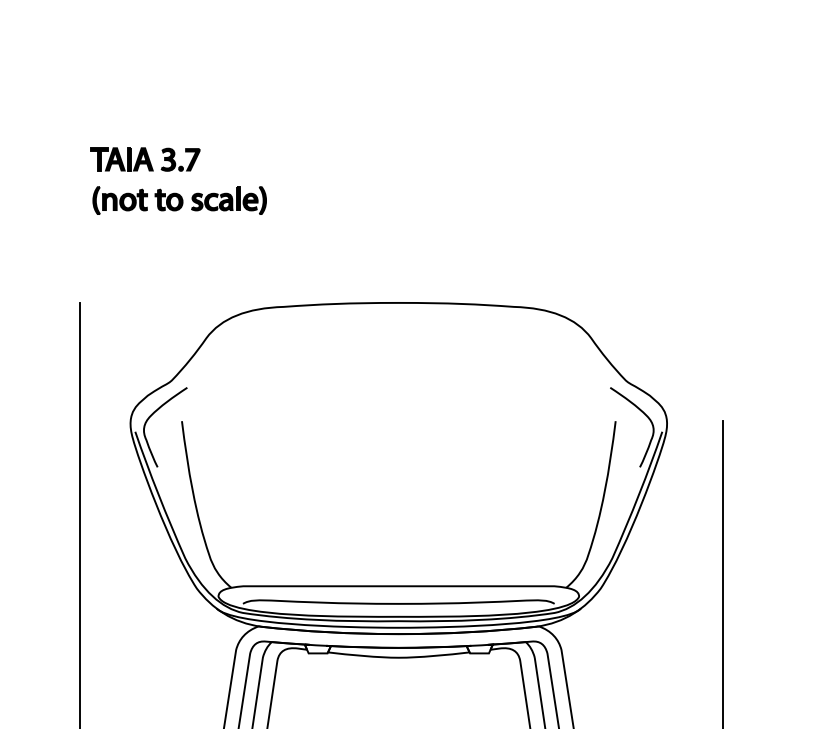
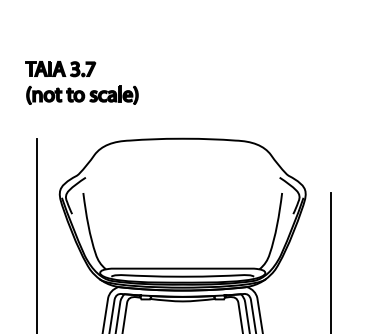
part: (177, 180) -> (81, 82), size x1.4

